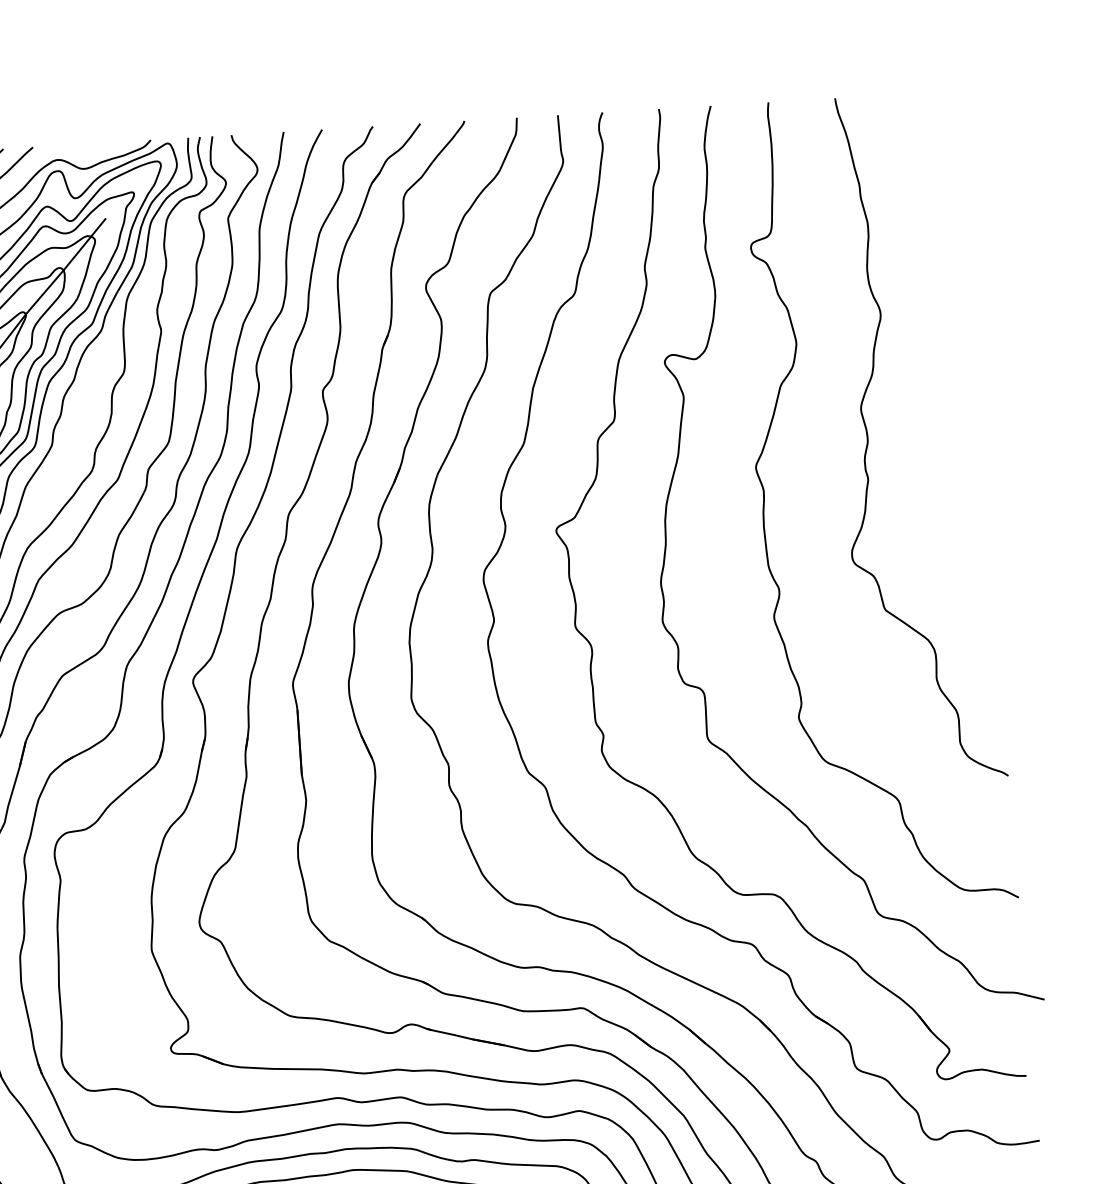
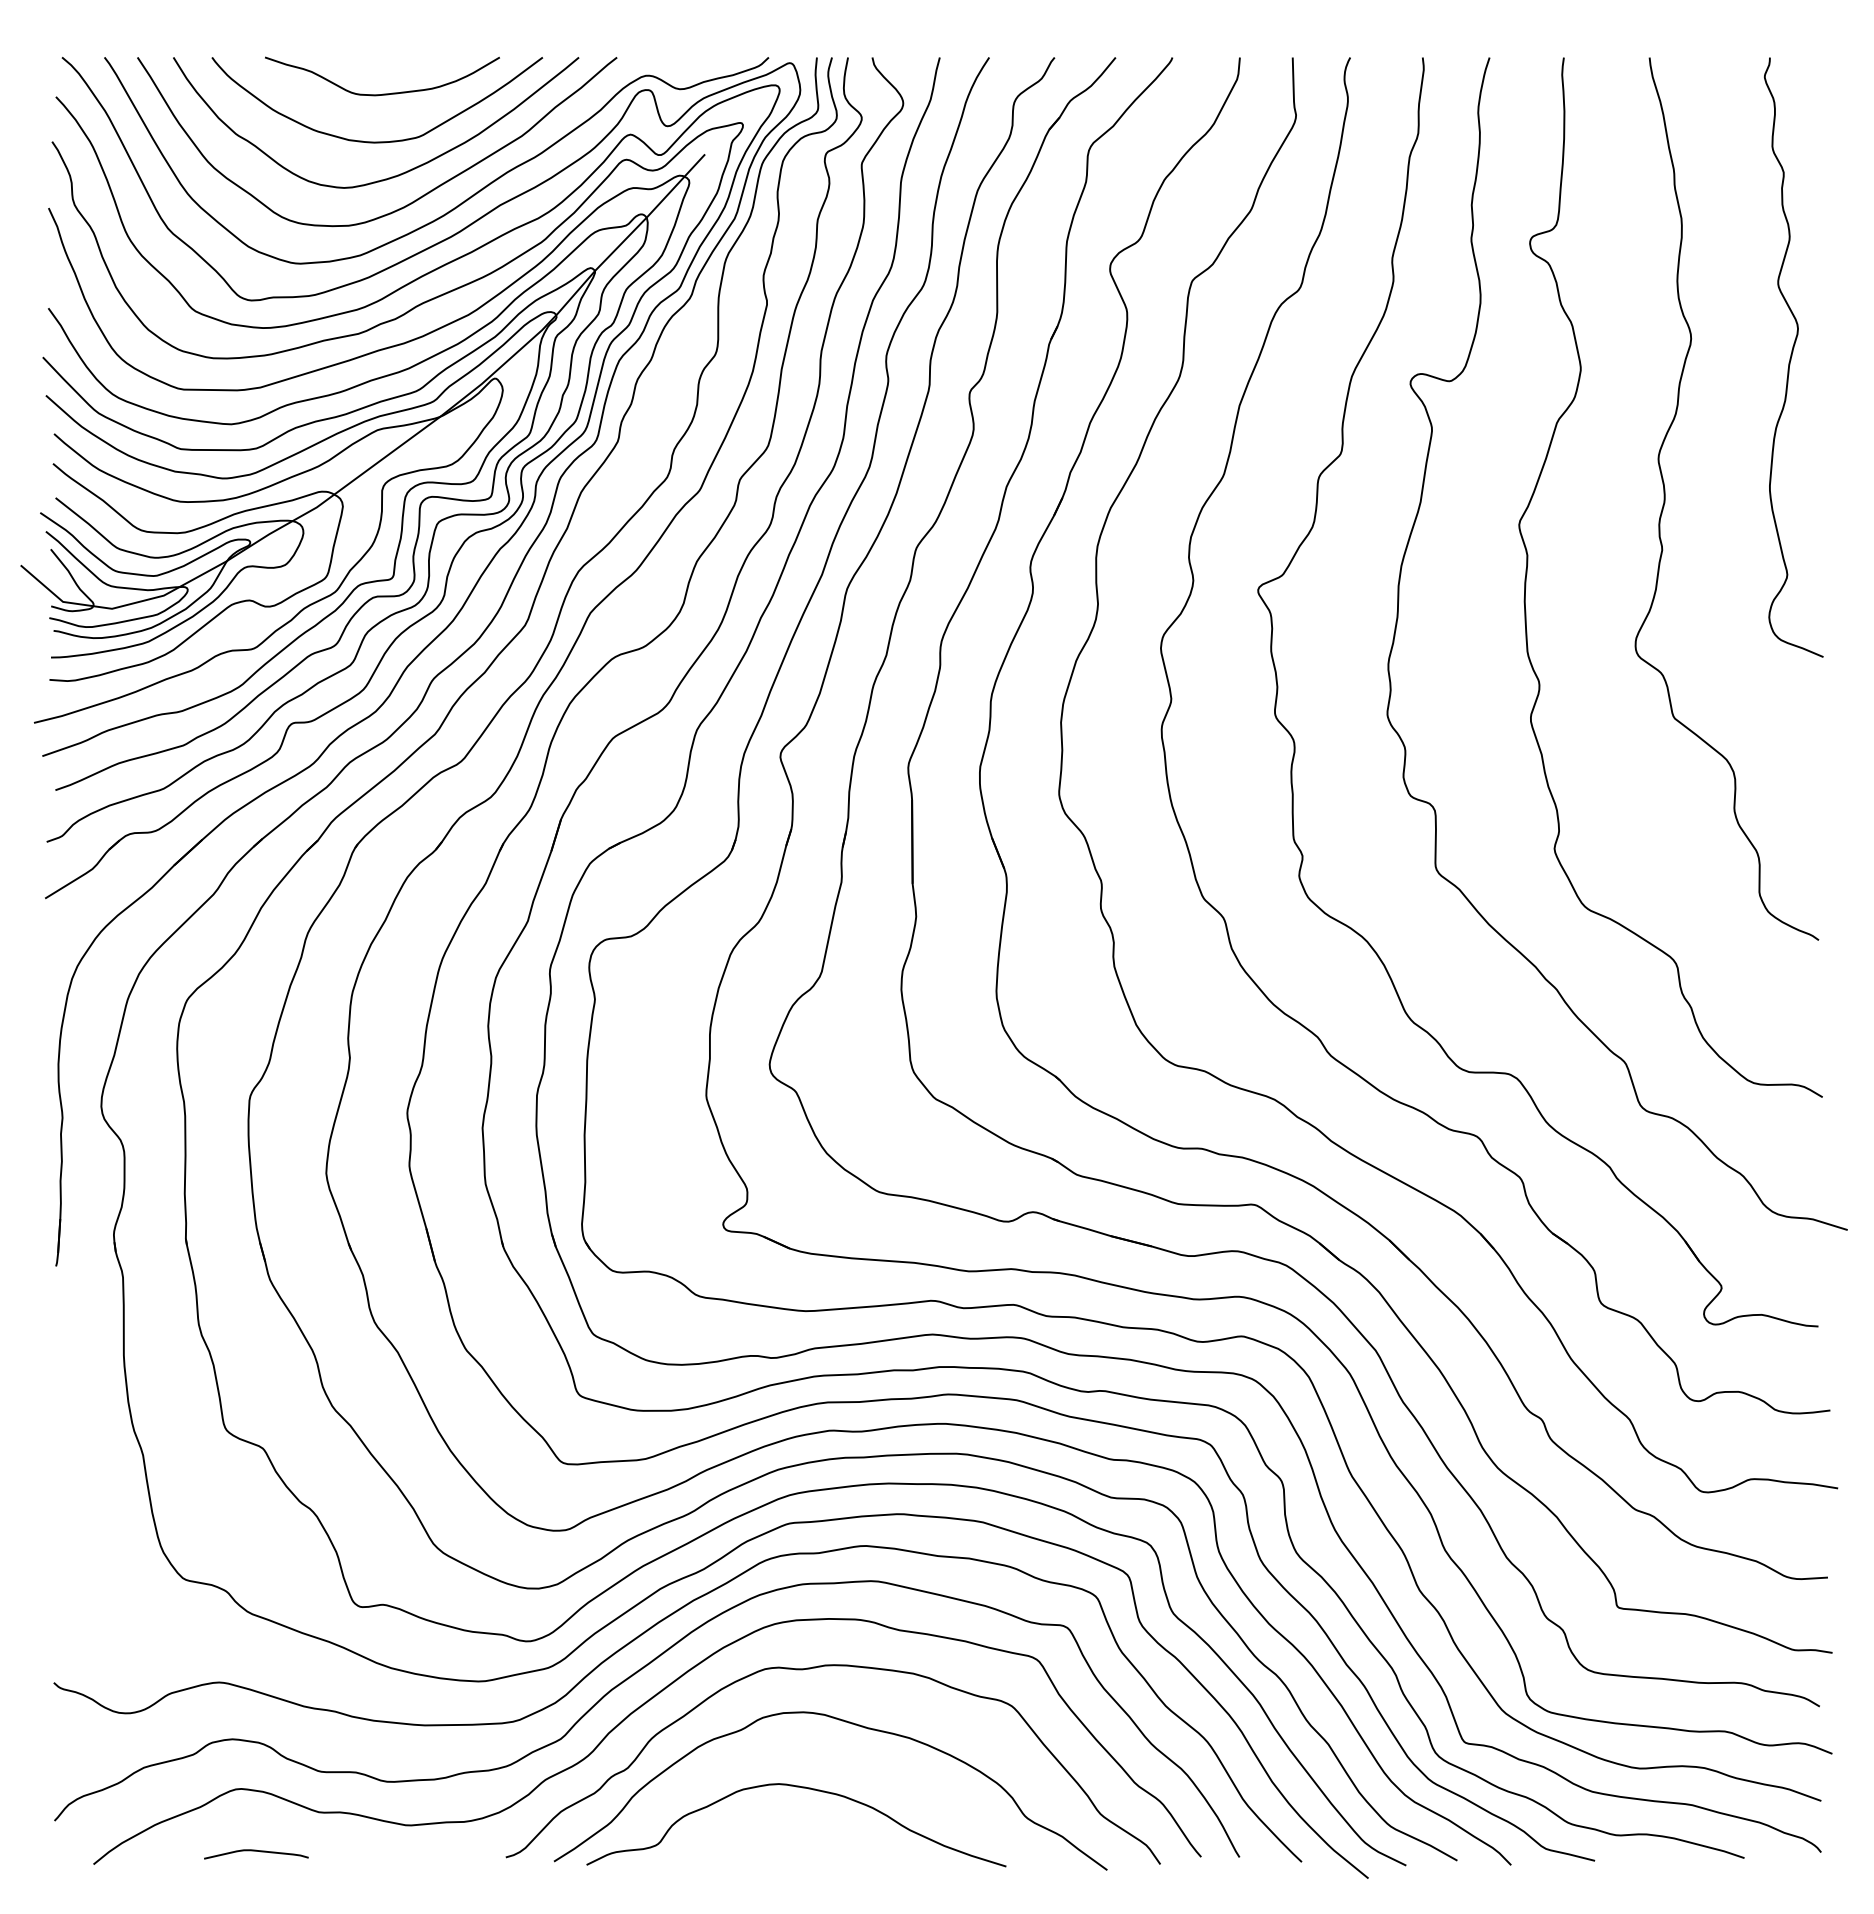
curve: (960, 323) -> (1792, 356), added

